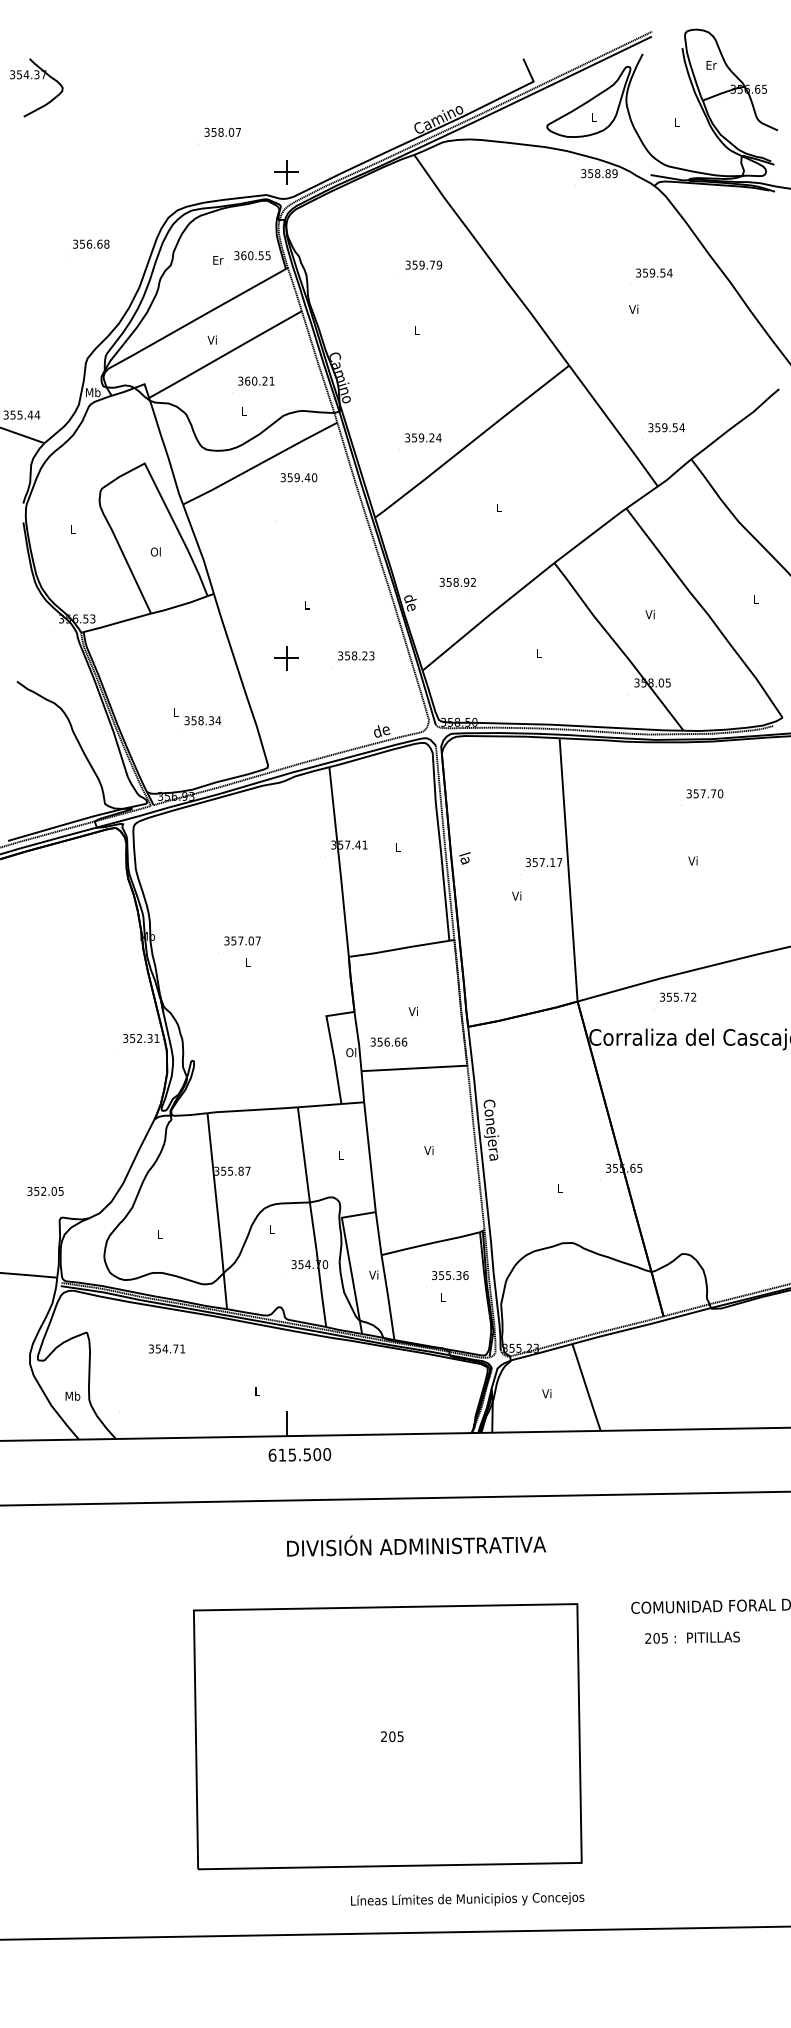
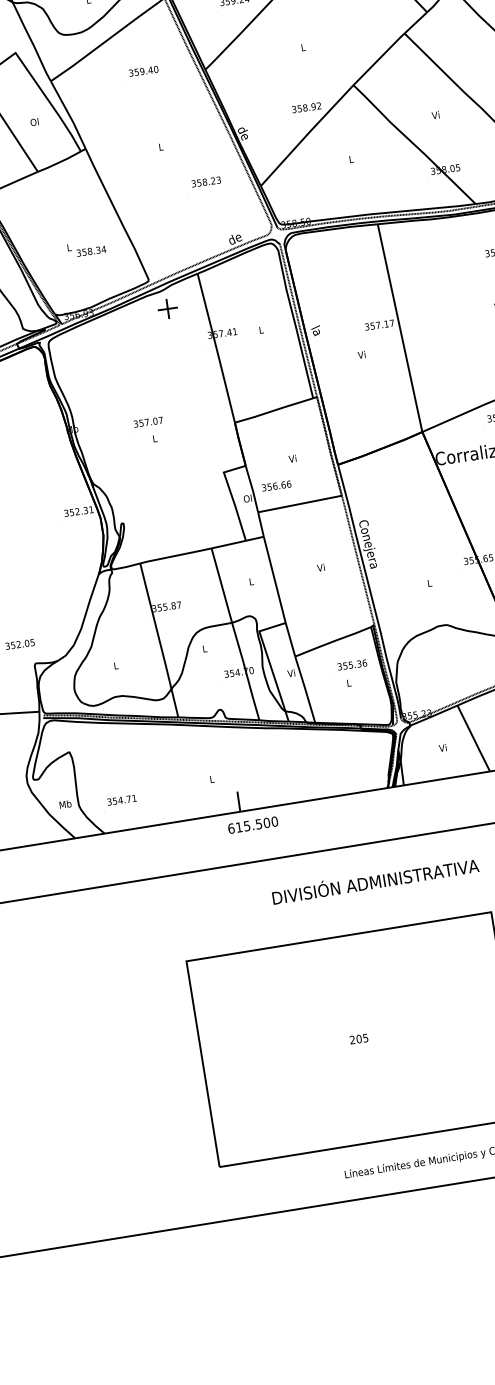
text: (298, 477) -> (143, 71), moved
text: (457, 581) -> (306, 107), moved
part: (286, 658) -> (167, 309), moved
text: (166, 1348) -> (121, 799), moved
text: (416, 1545) -> (375, 881), moved

